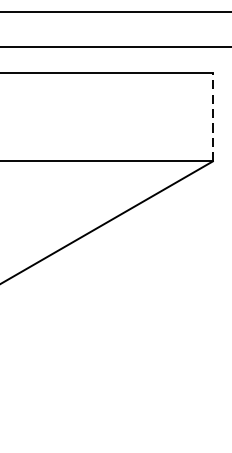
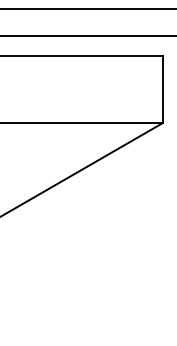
line: (212, 117) -> (162, 89), dashed -> solid

